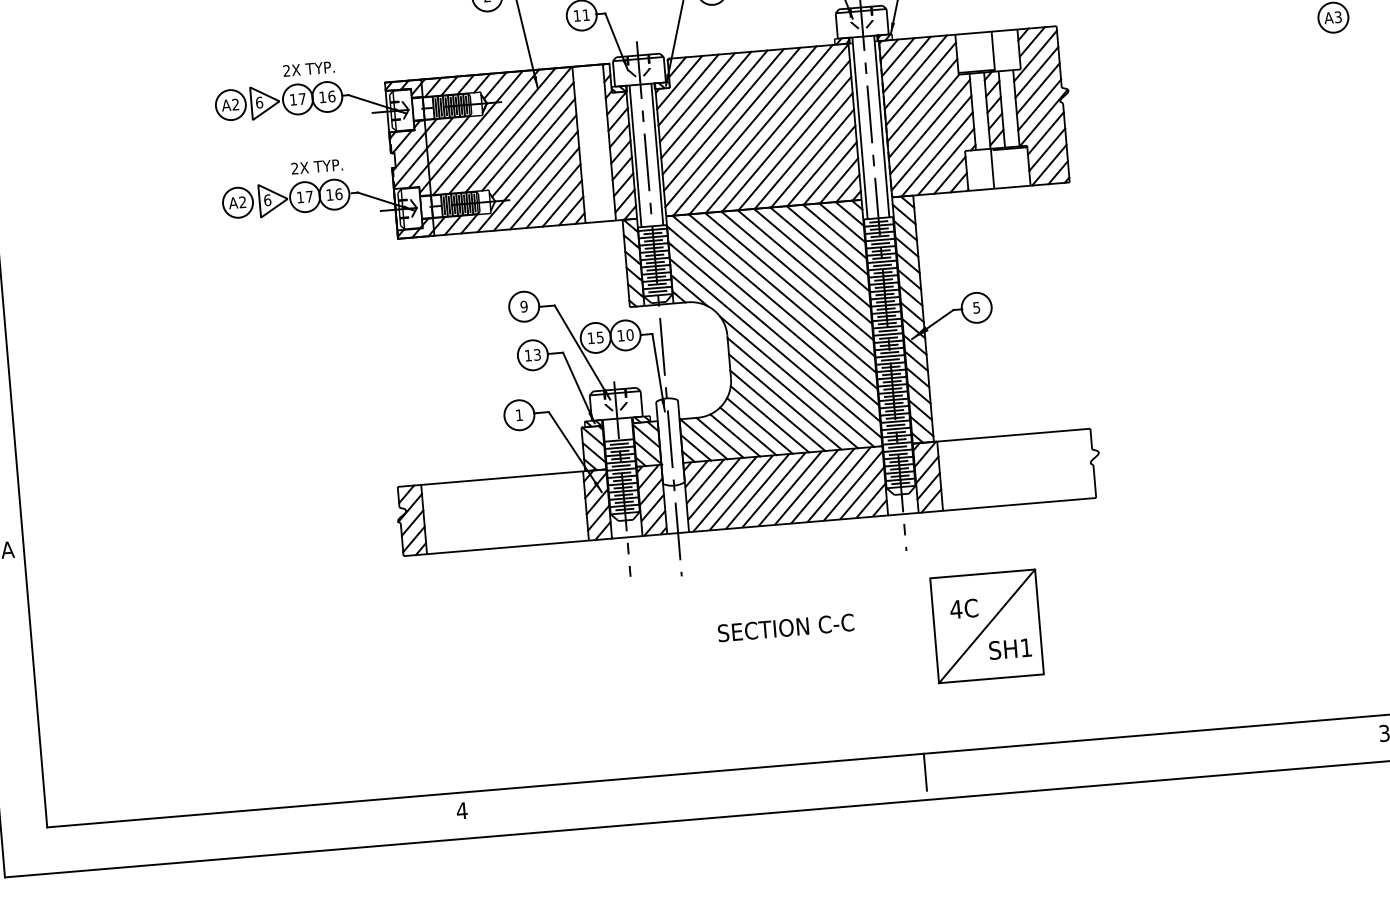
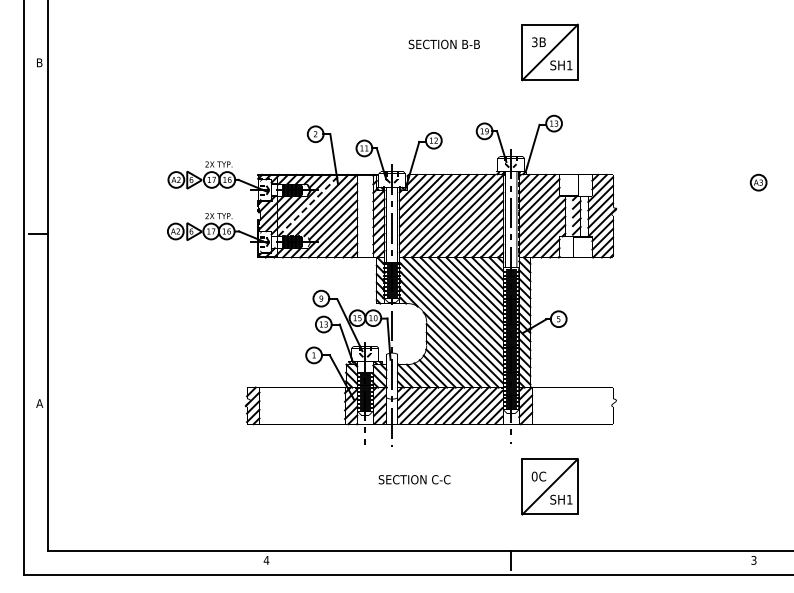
line: (486, 132) -> (309, 205), solid -> dashed
text: (955, 609) -> (534, 476), 4C -> 0C
text: (785, 627) -> (414, 479), moved

